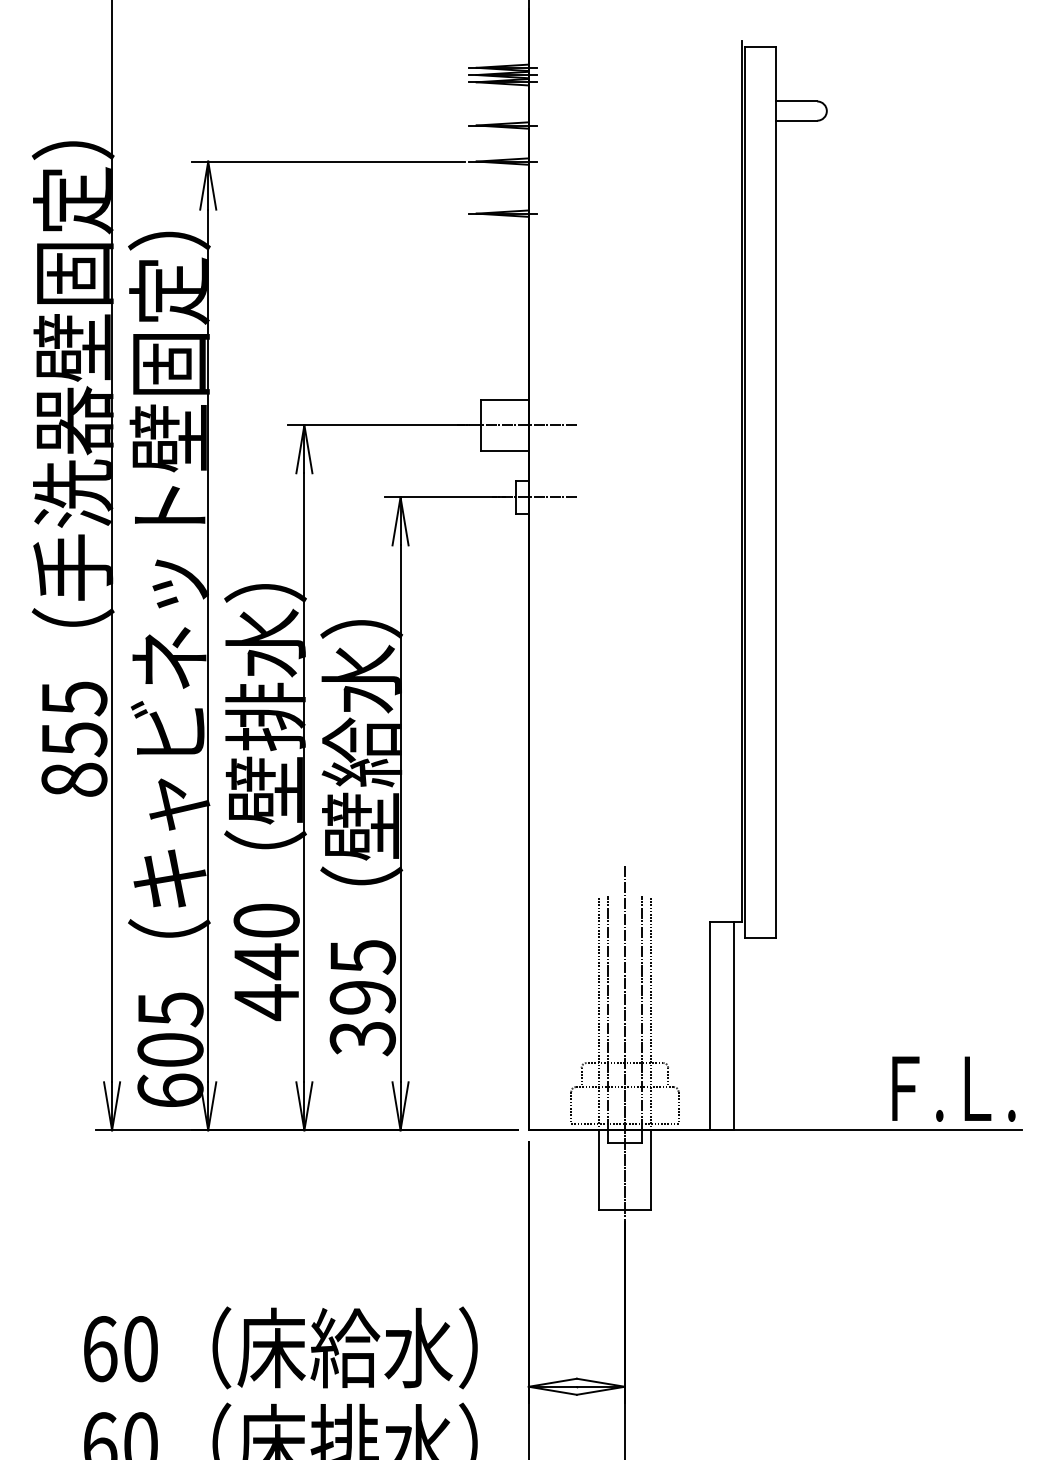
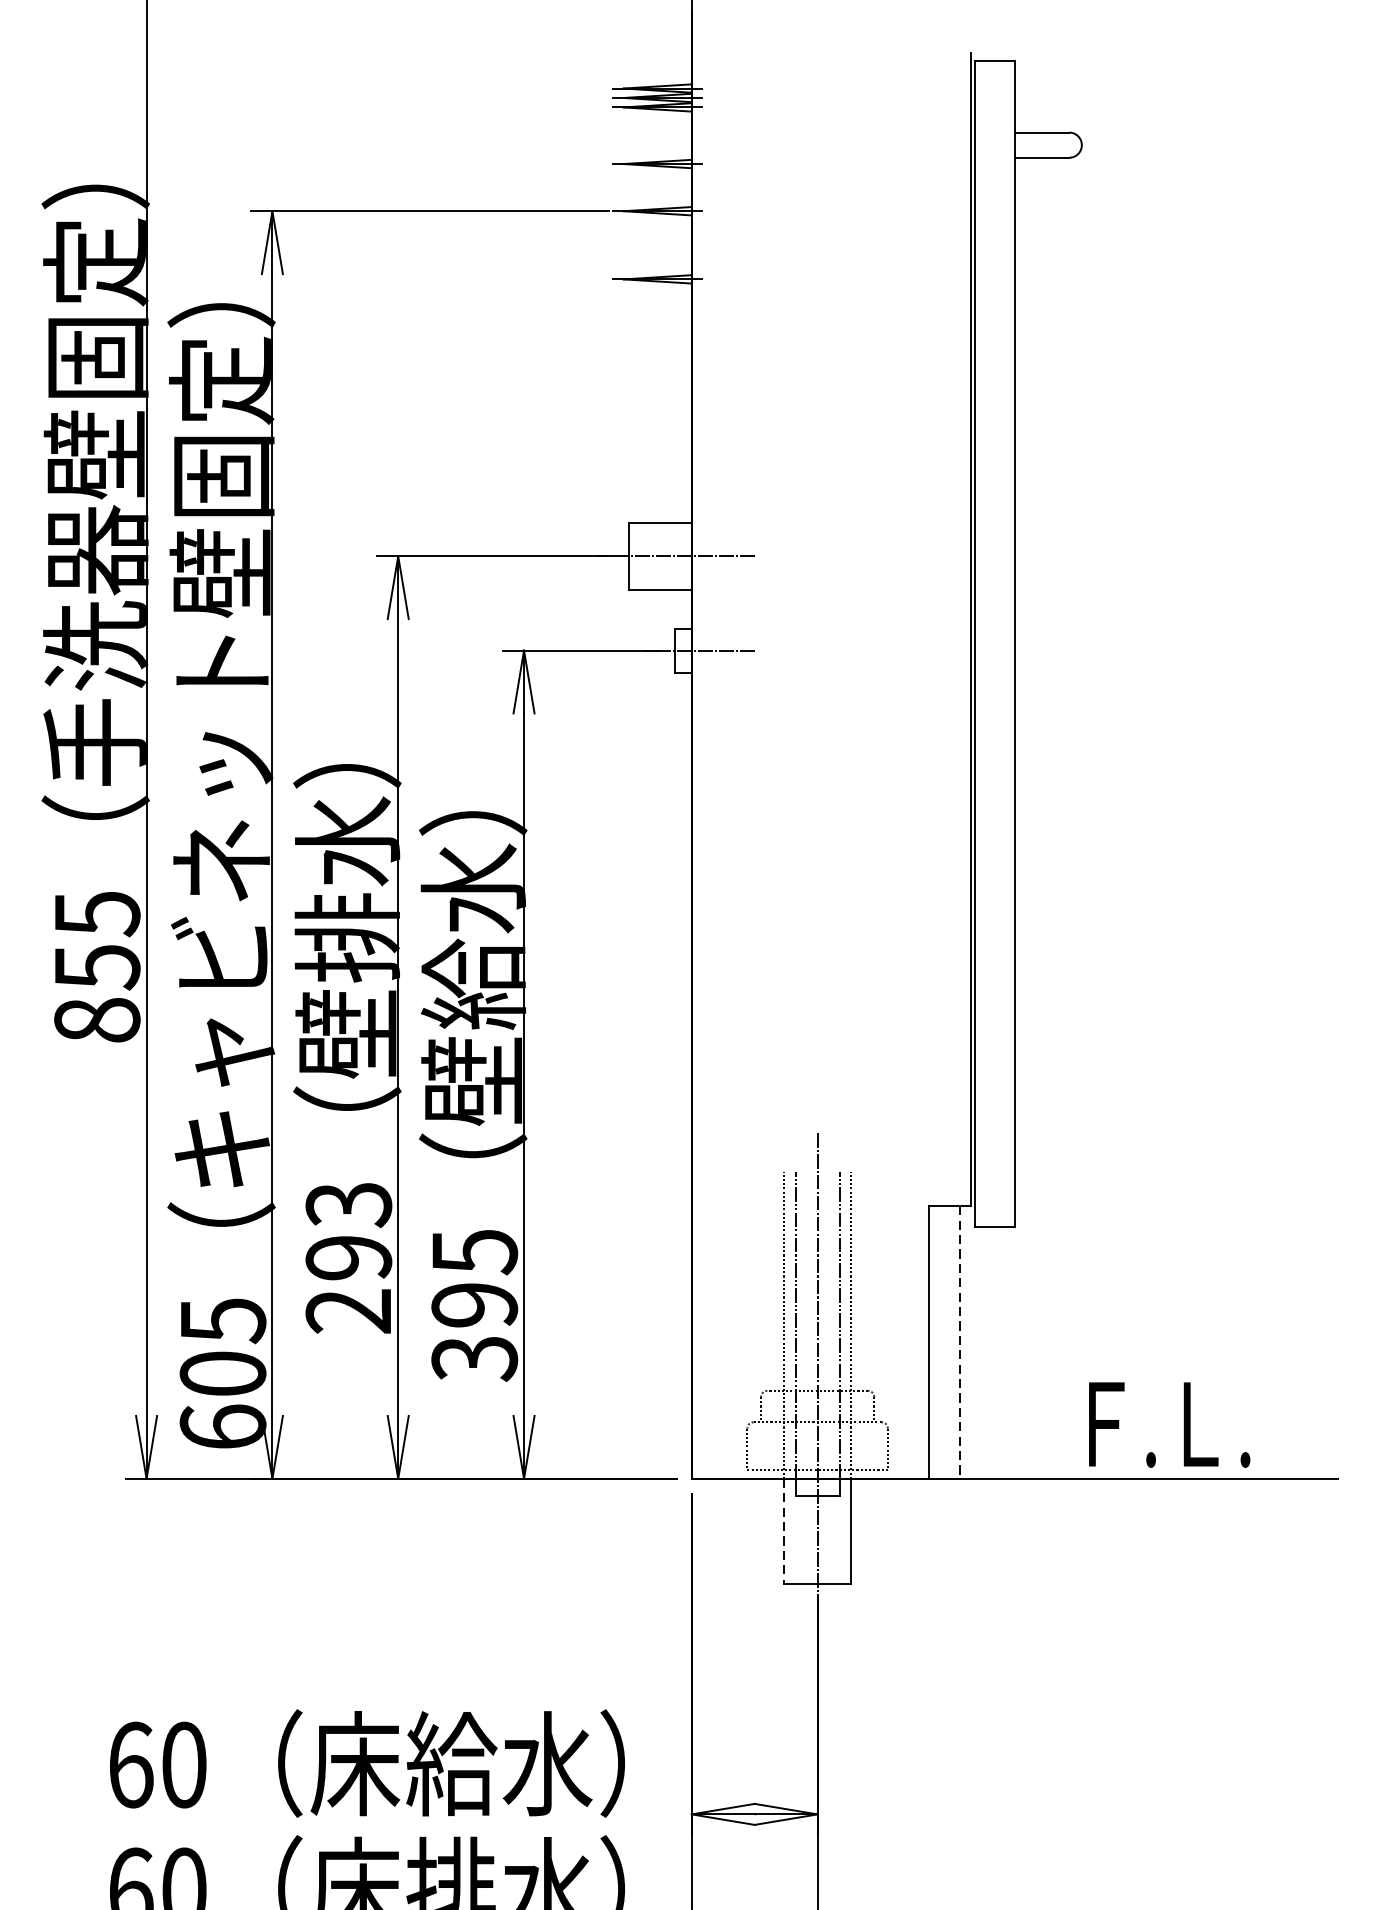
text: (266, 962) -> (348, 1259), 440 -> 293
line: (733, 1026) -> (959, 1342), solid -> dashed
text: (953, 1088) -> (1169, 1424), moved
line: (599, 1170) -> (784, 1531), solid -> dashed

